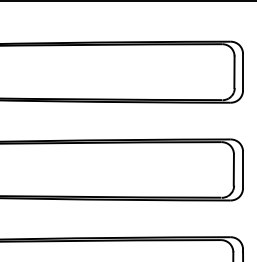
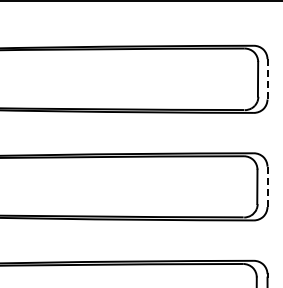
line: (243, 72) -> (267, 79), solid -> dashed
line: (243, 170) -> (267, 187), solid -> dashed

